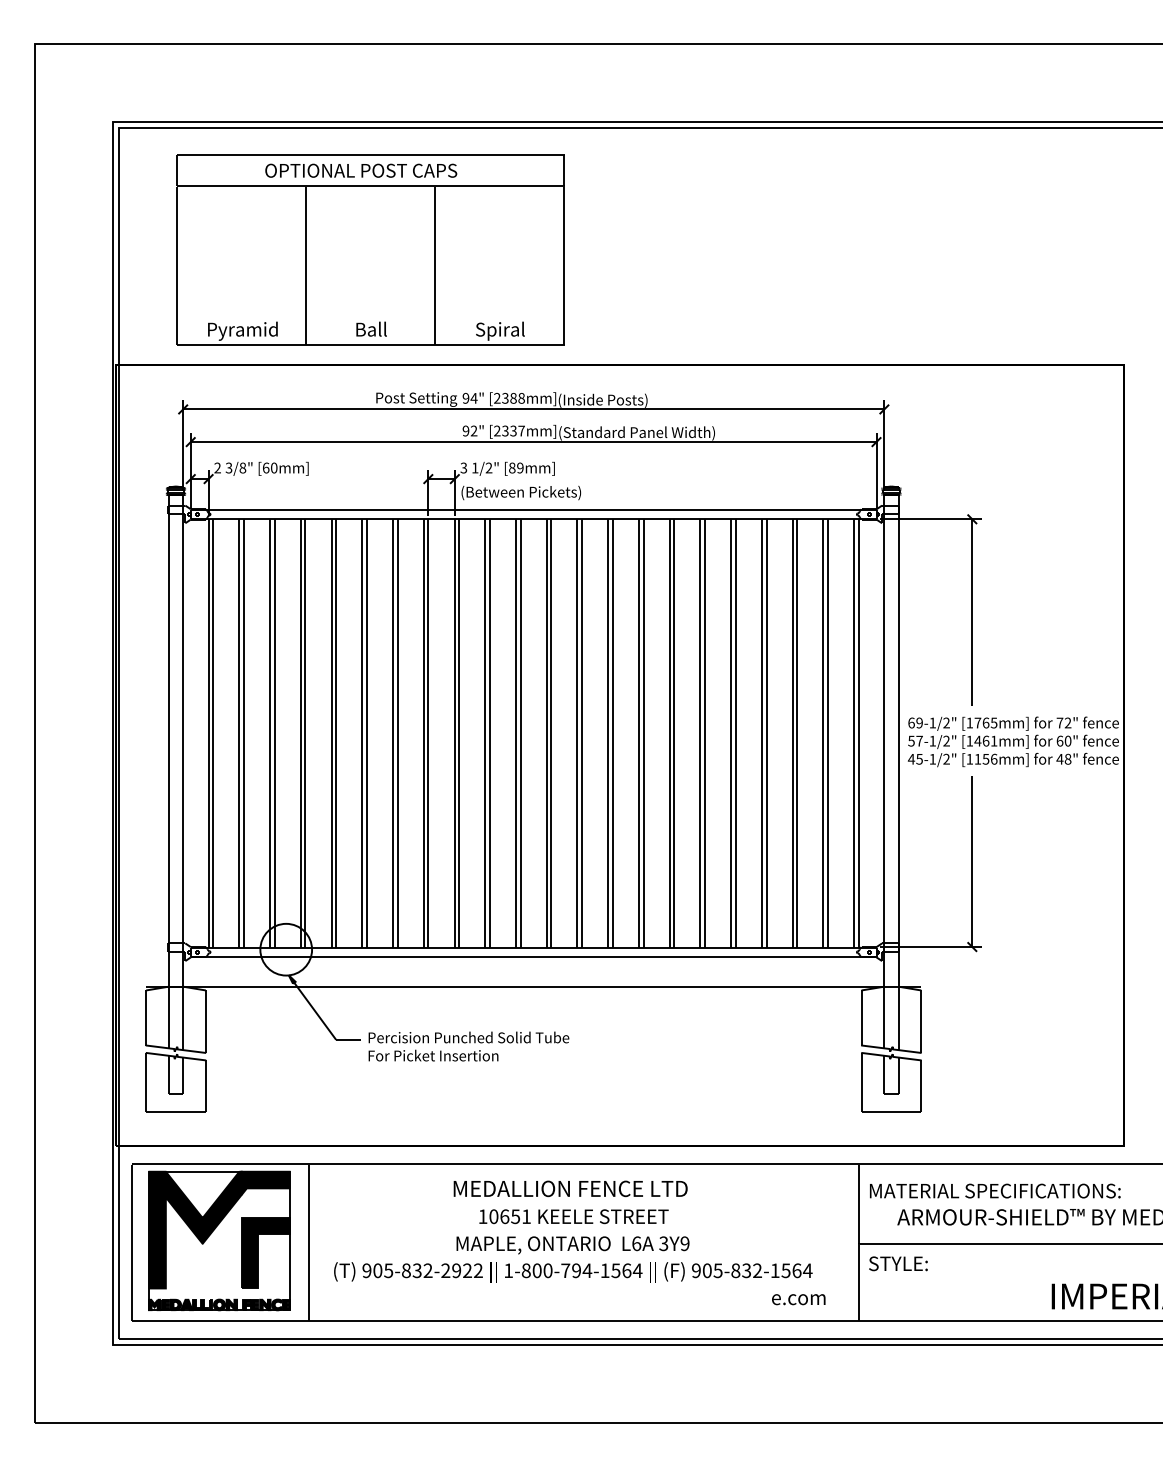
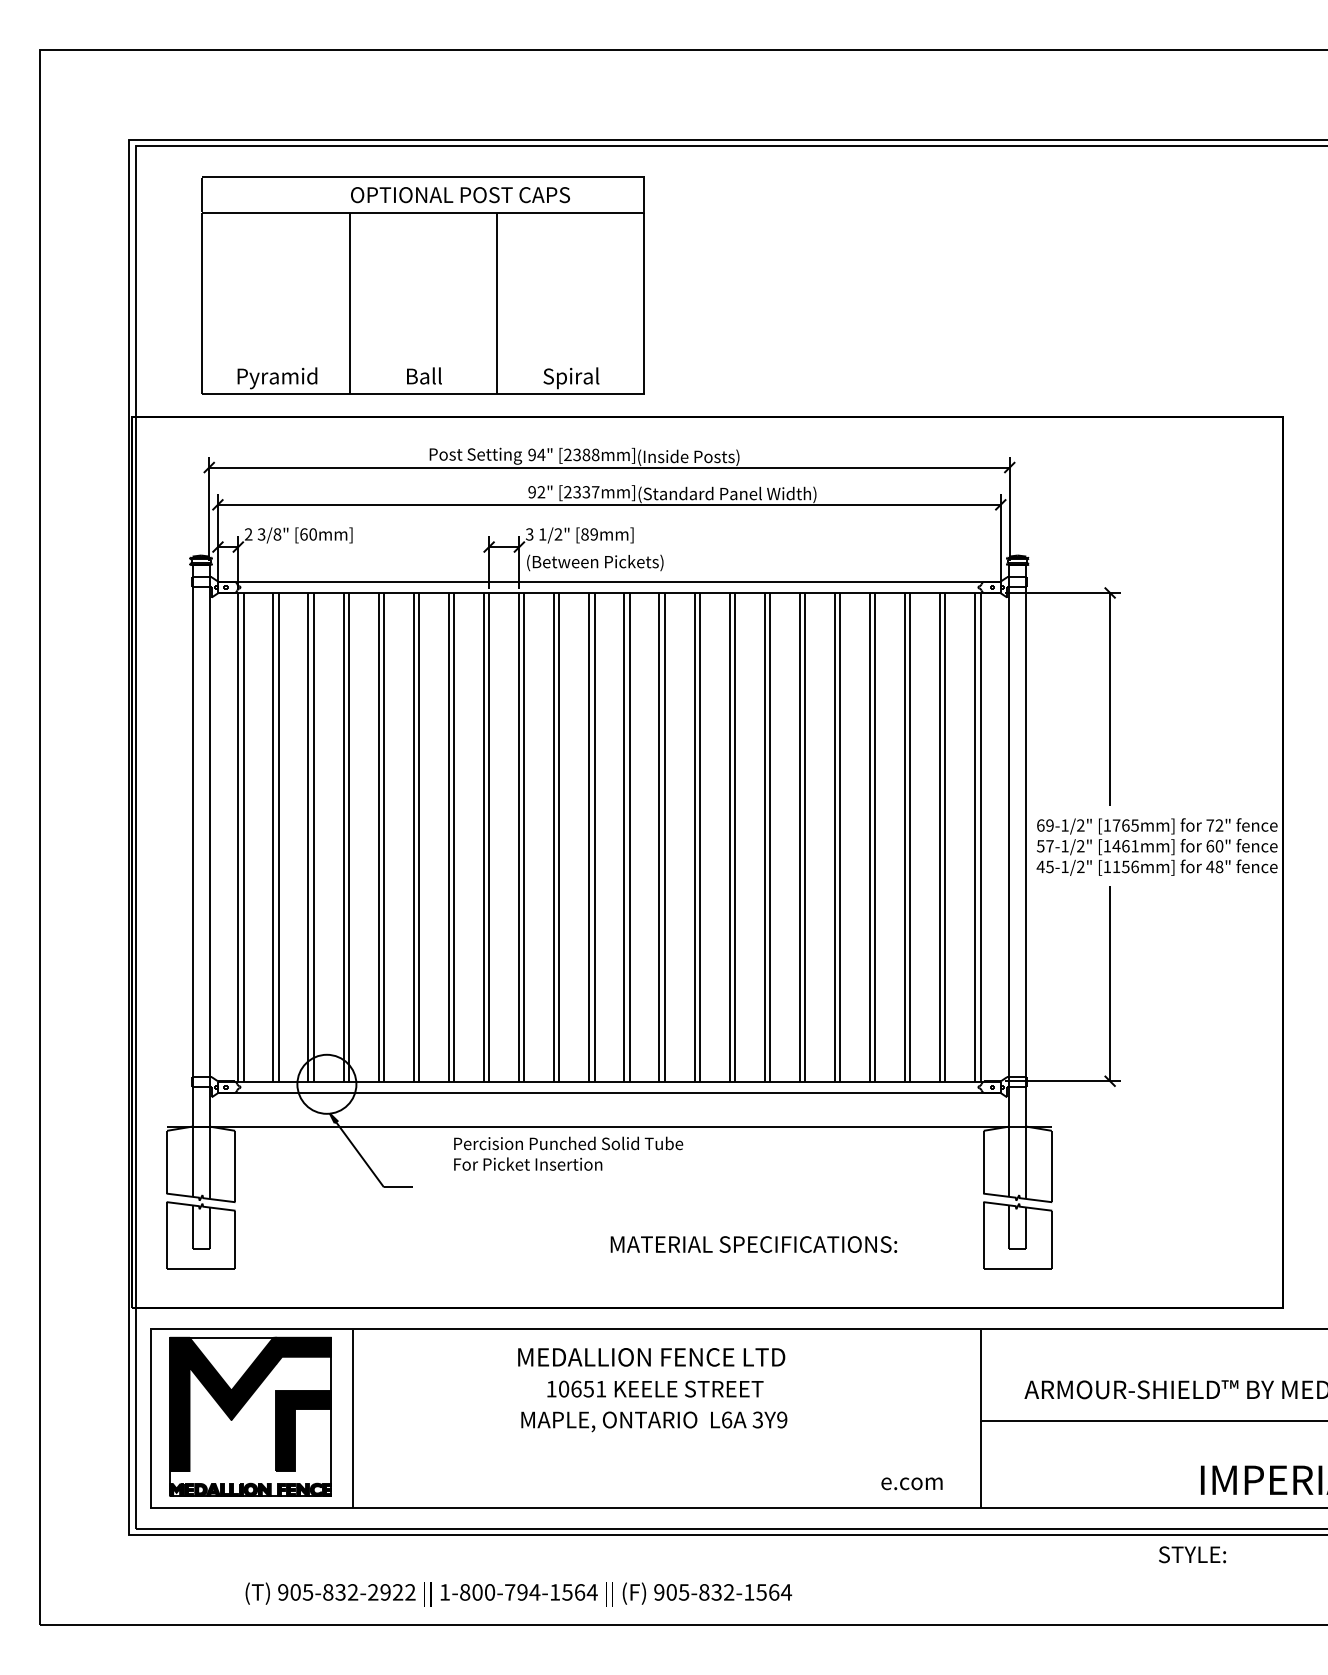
text: (361, 170) -> (460, 194), moved
text: (468, 1046) -> (568, 1153), moved
text: (995, 1190) -> (754, 1243), moved
text: (898, 1263) -> (1192, 1554), moved
text: (573, 1272) -> (519, 1594), moved

